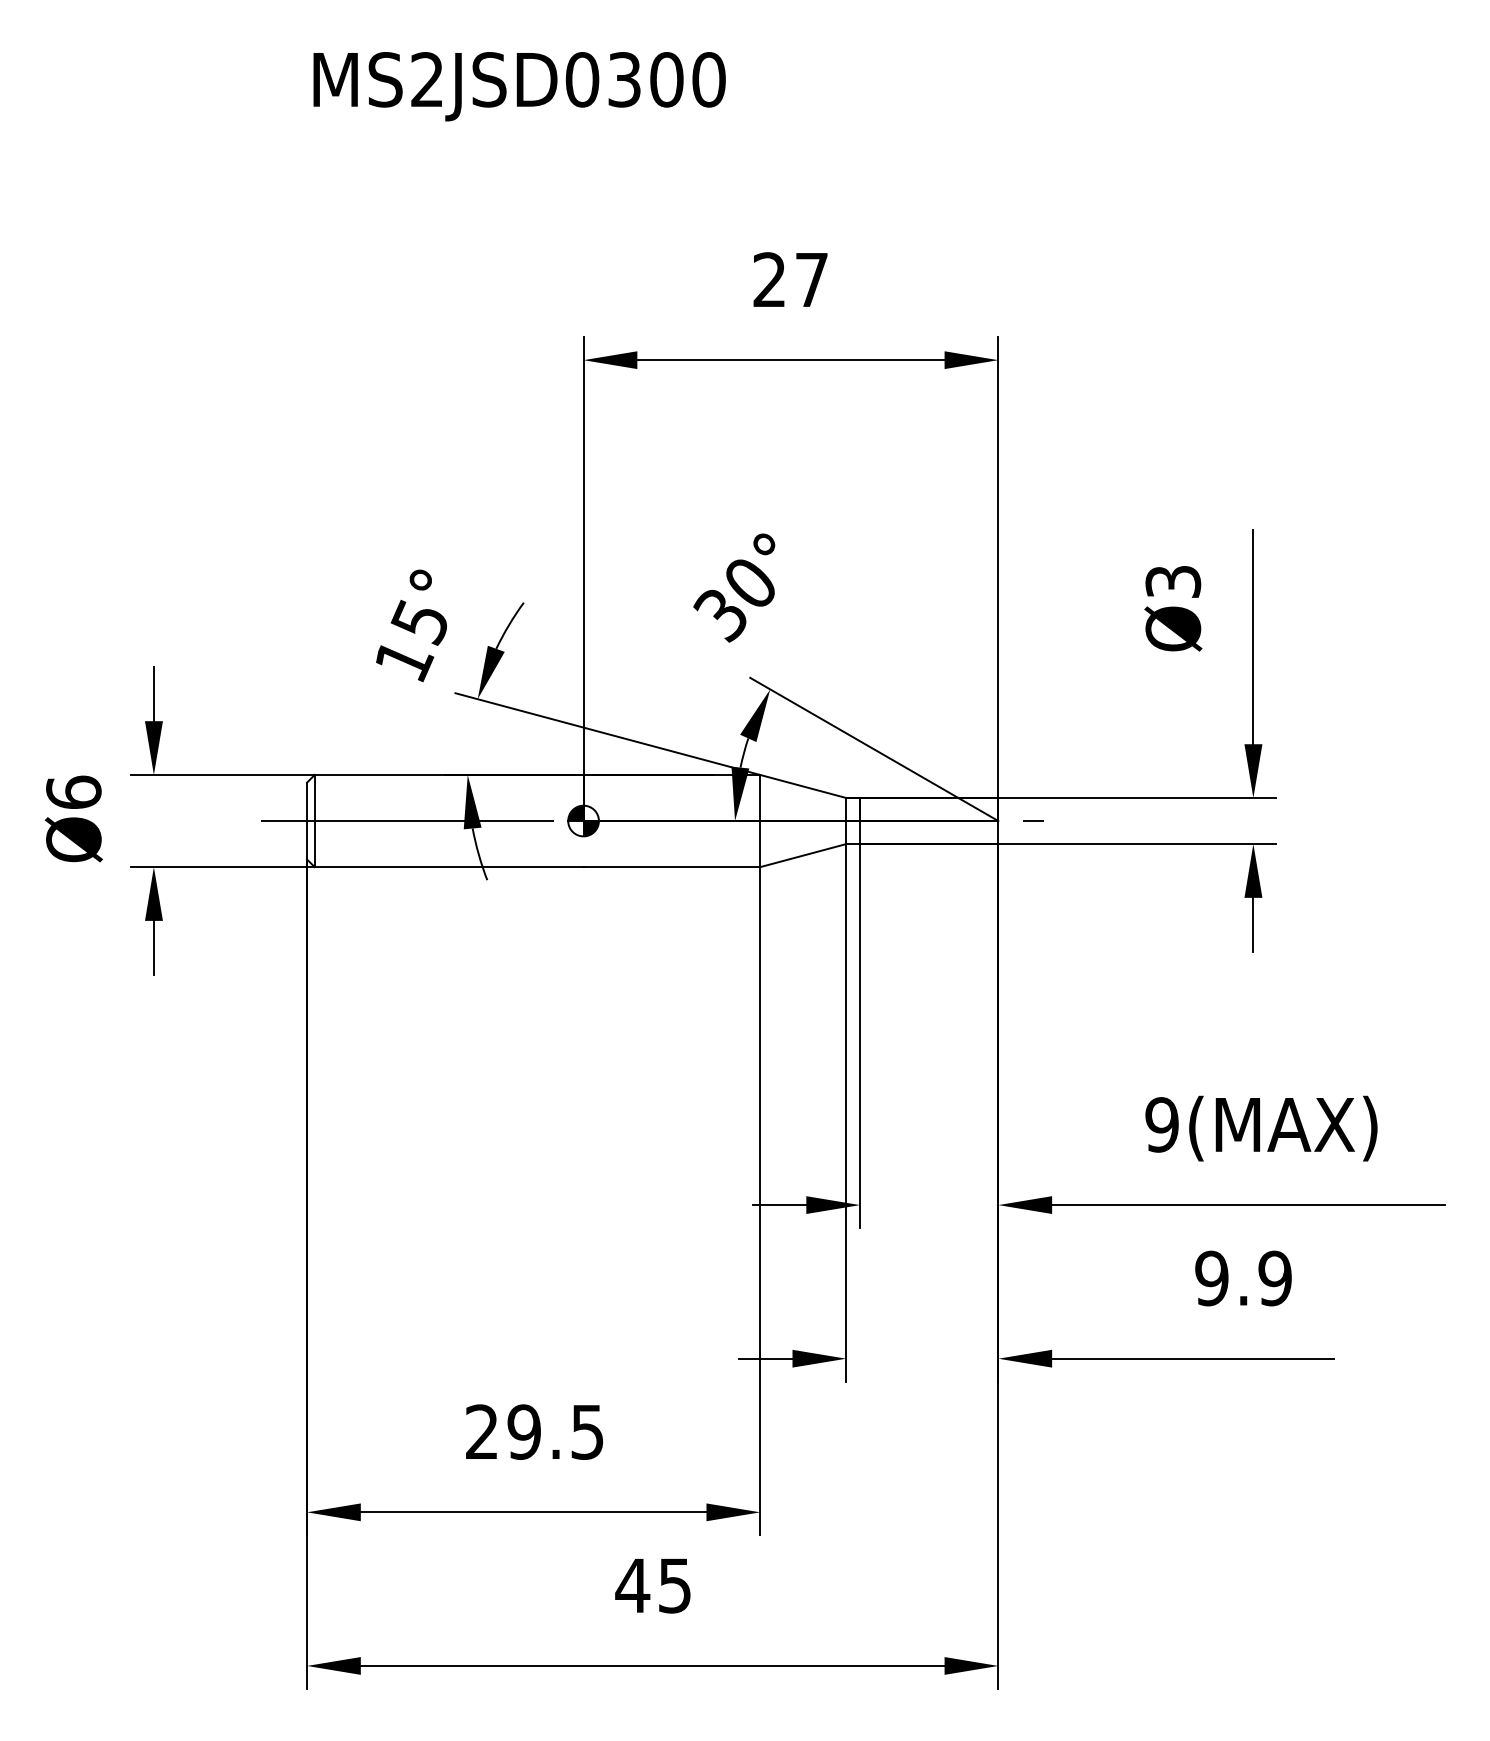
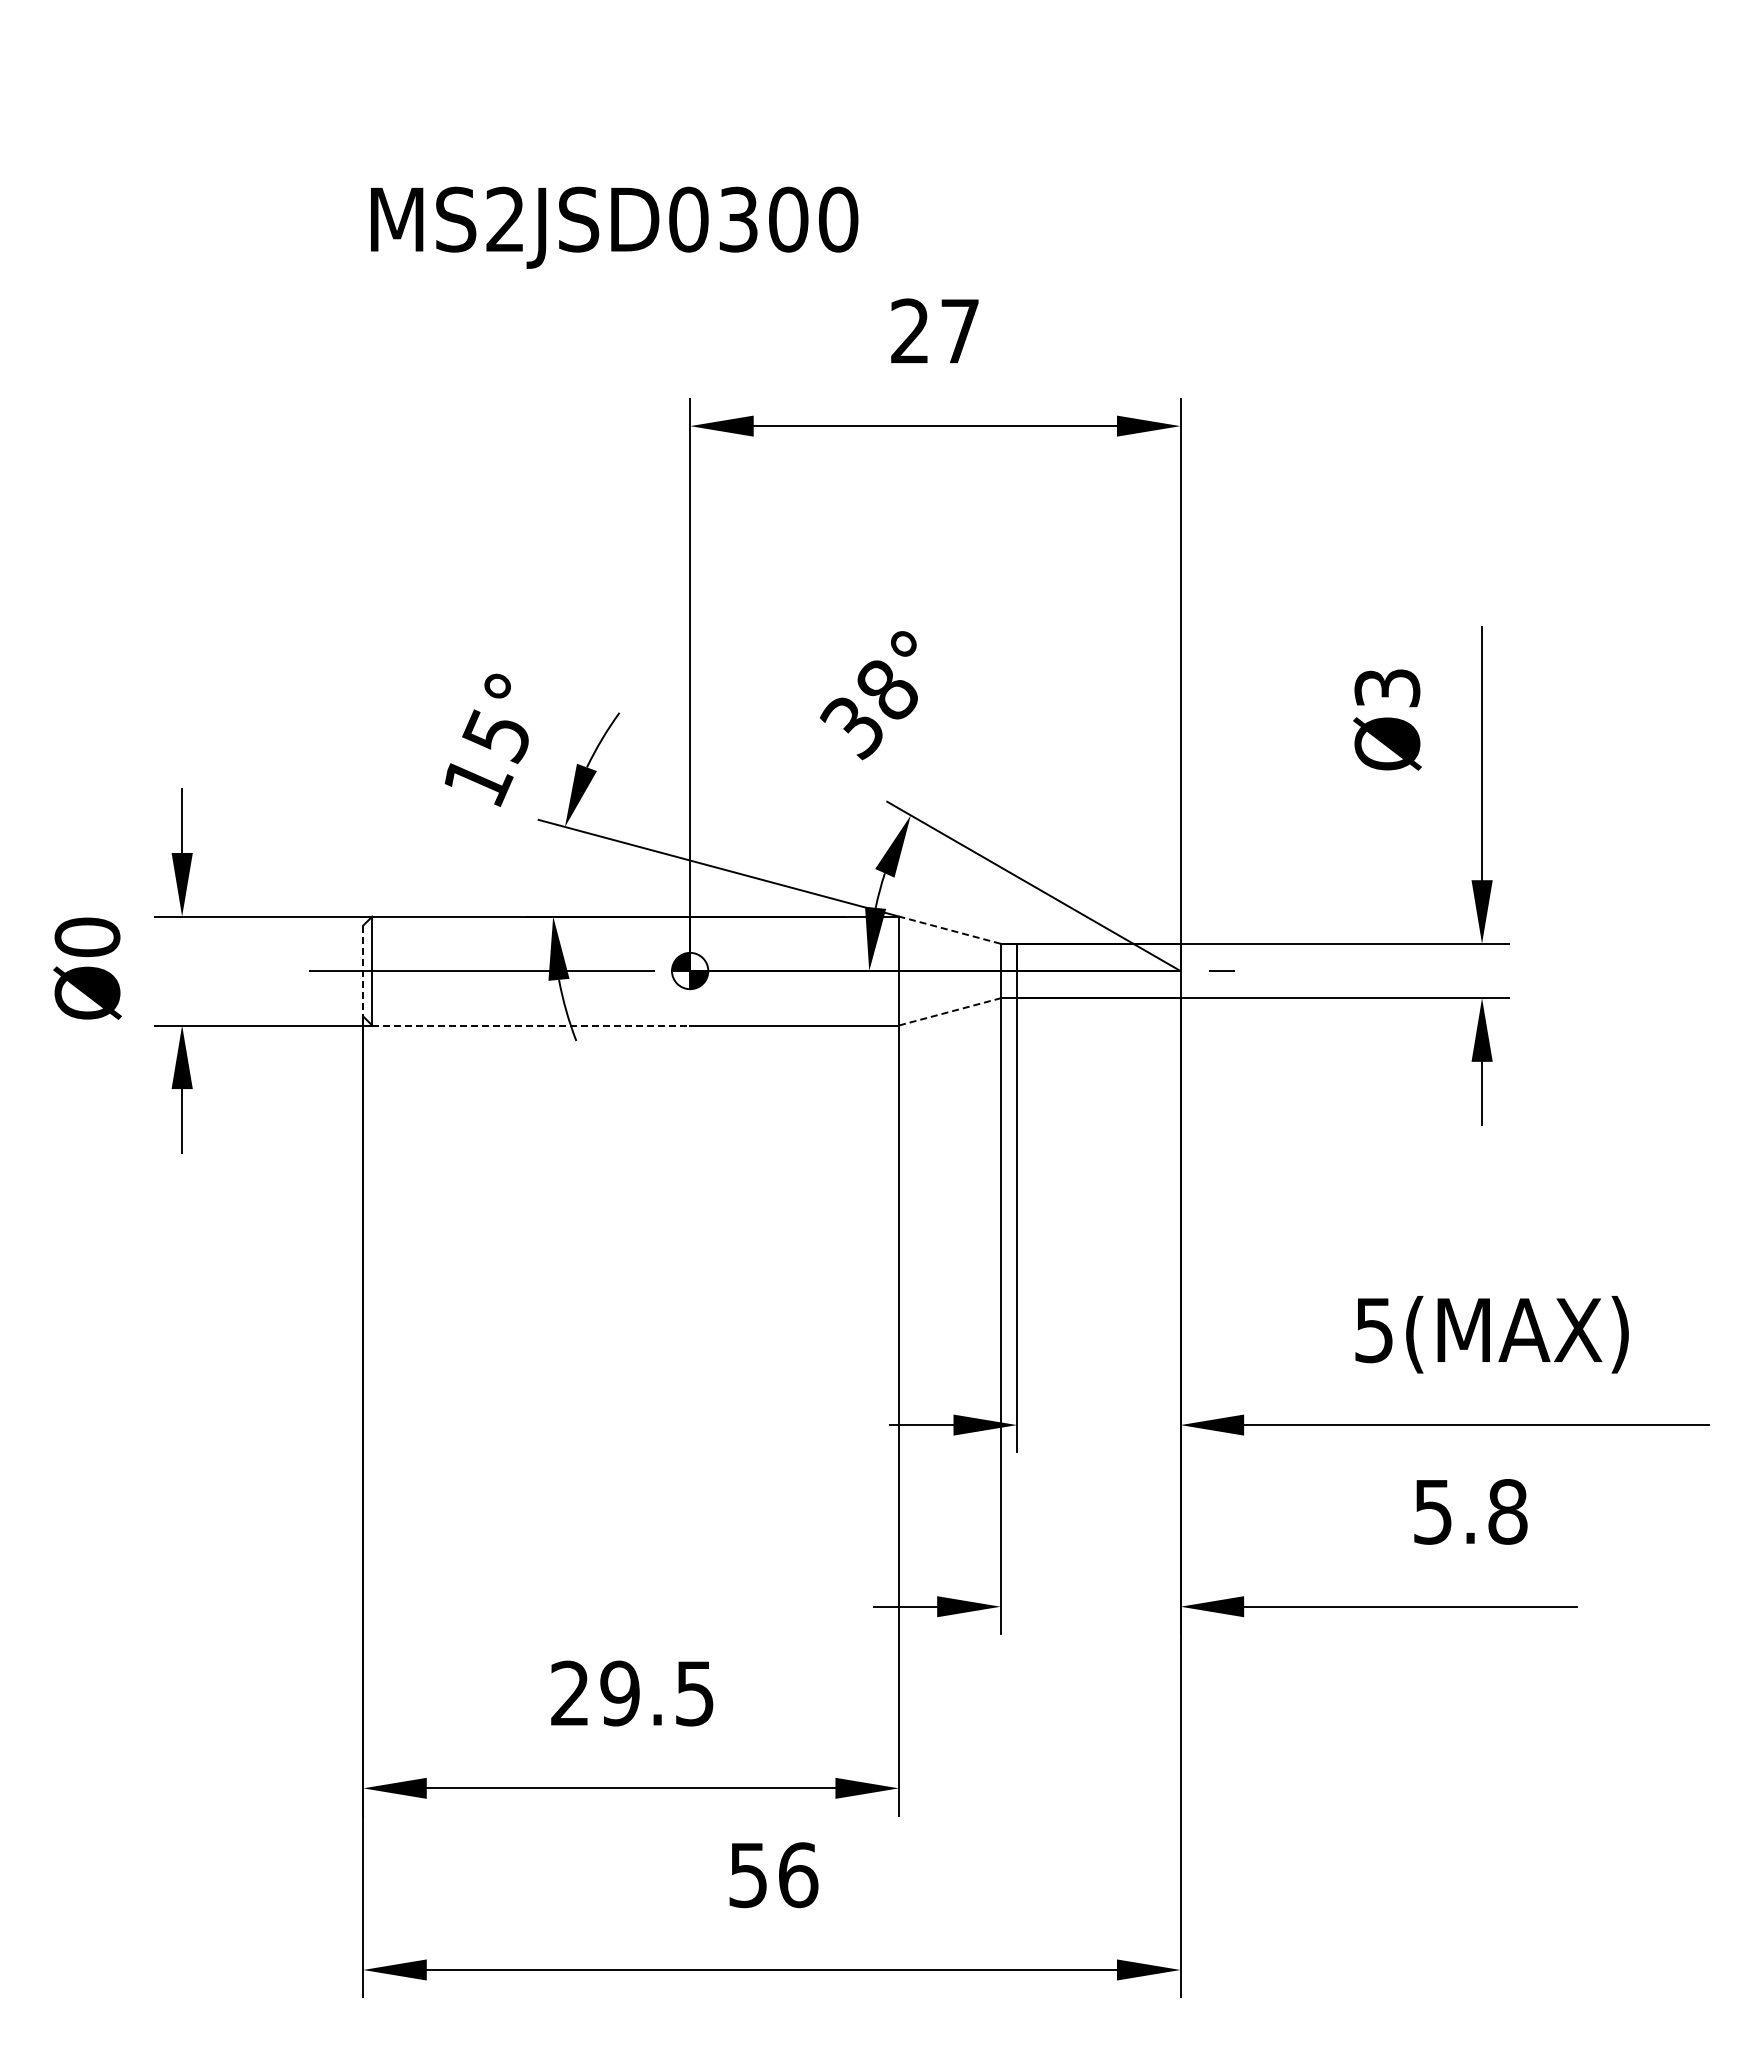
text: (519, 86) -> (614, 227), moved
text: (750, 582) -> (887, 689), 30° -> 38°
line: (802, 786) -> (949, 930), solid -> dashed
text: (73, 792) -> (87, 937), Ø6 -> Ø0
line: (307, 821) -> (363, 971), solid -> dashed
line: (802, 855) -> (949, 1011), solid -> dashed
line: (449, 867) -> (531, 1025), solid -> dashed
text: (1161, 1125) -> (1373, 1330), 9(MAX) -> 5(MAX)
text: (1243, 1278) -> (1470, 1511), 9.9 -> 5.8
text: (653, 1586) -> (772, 1875), 45 -> 56

